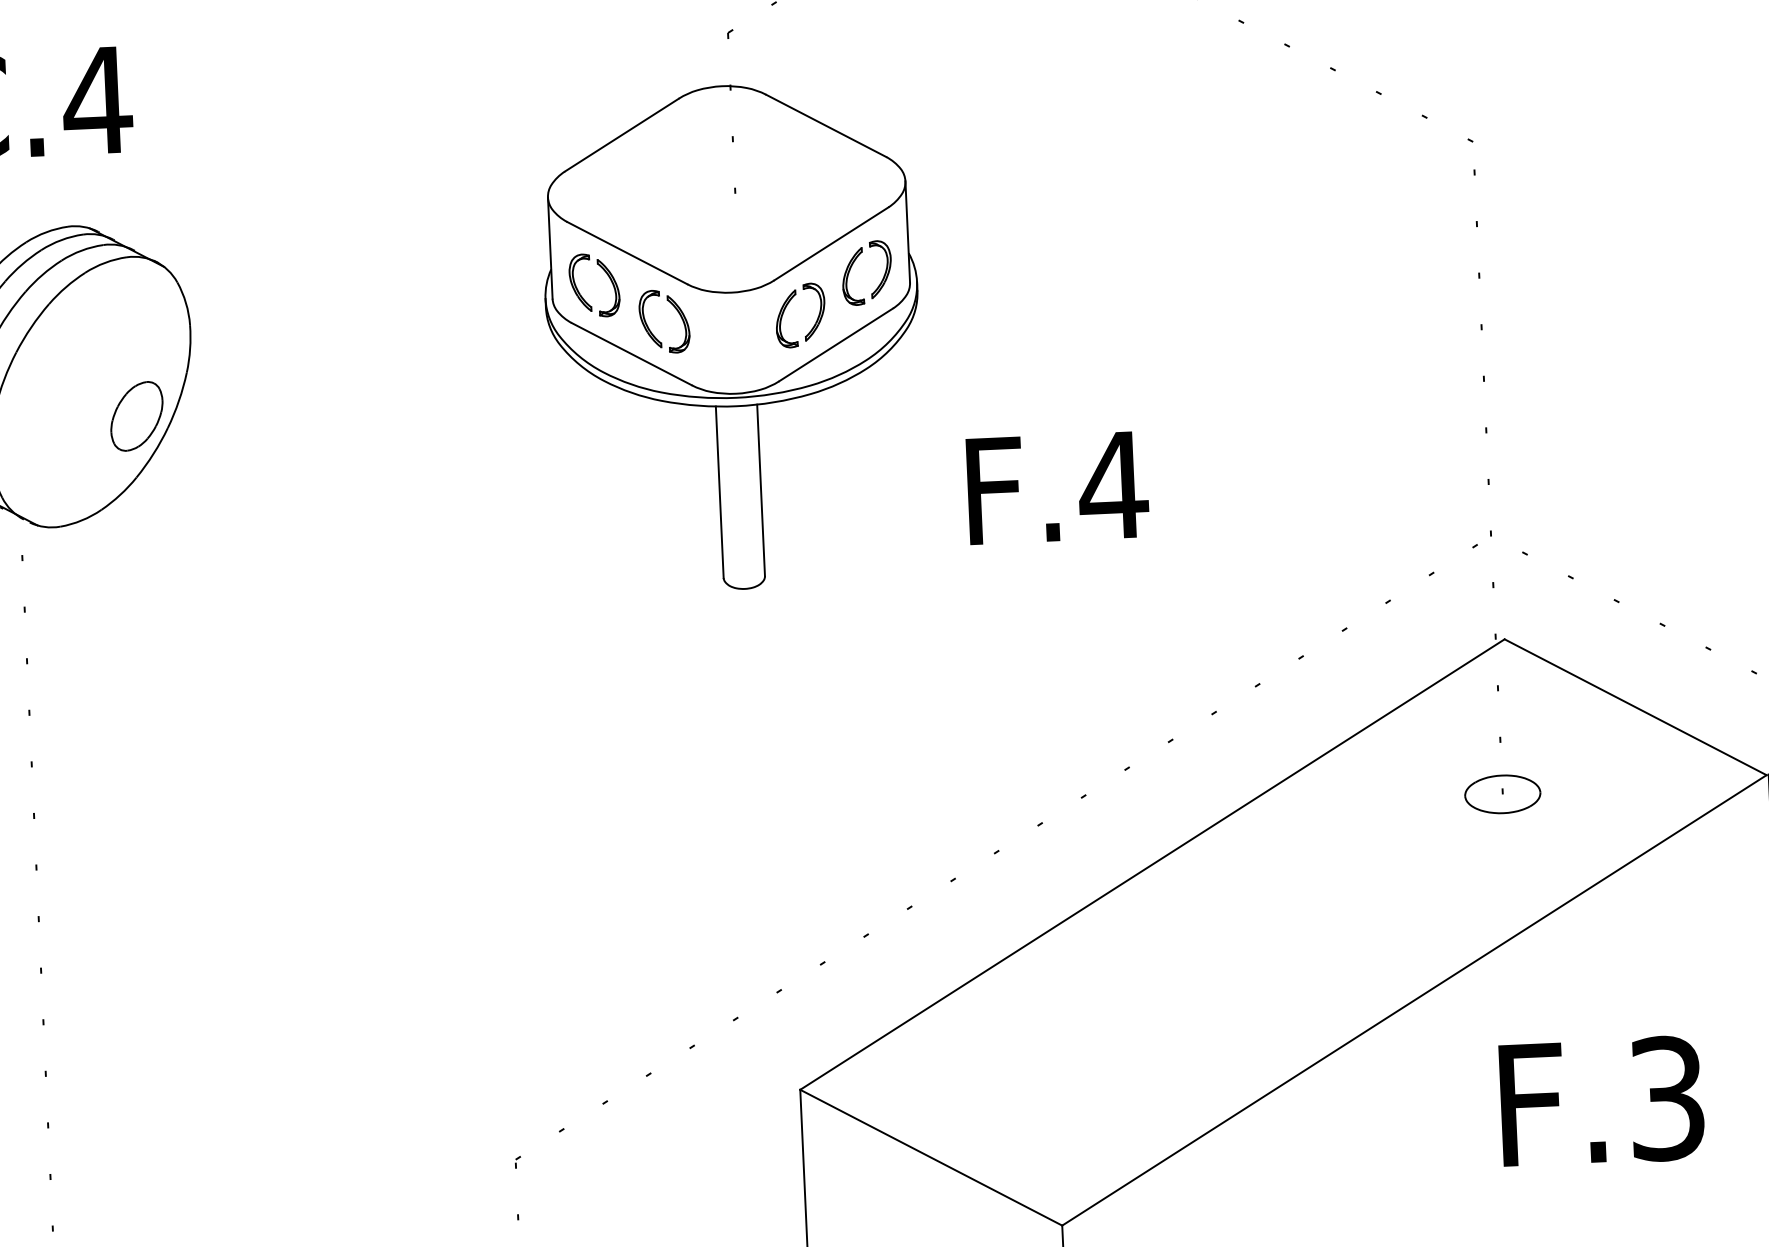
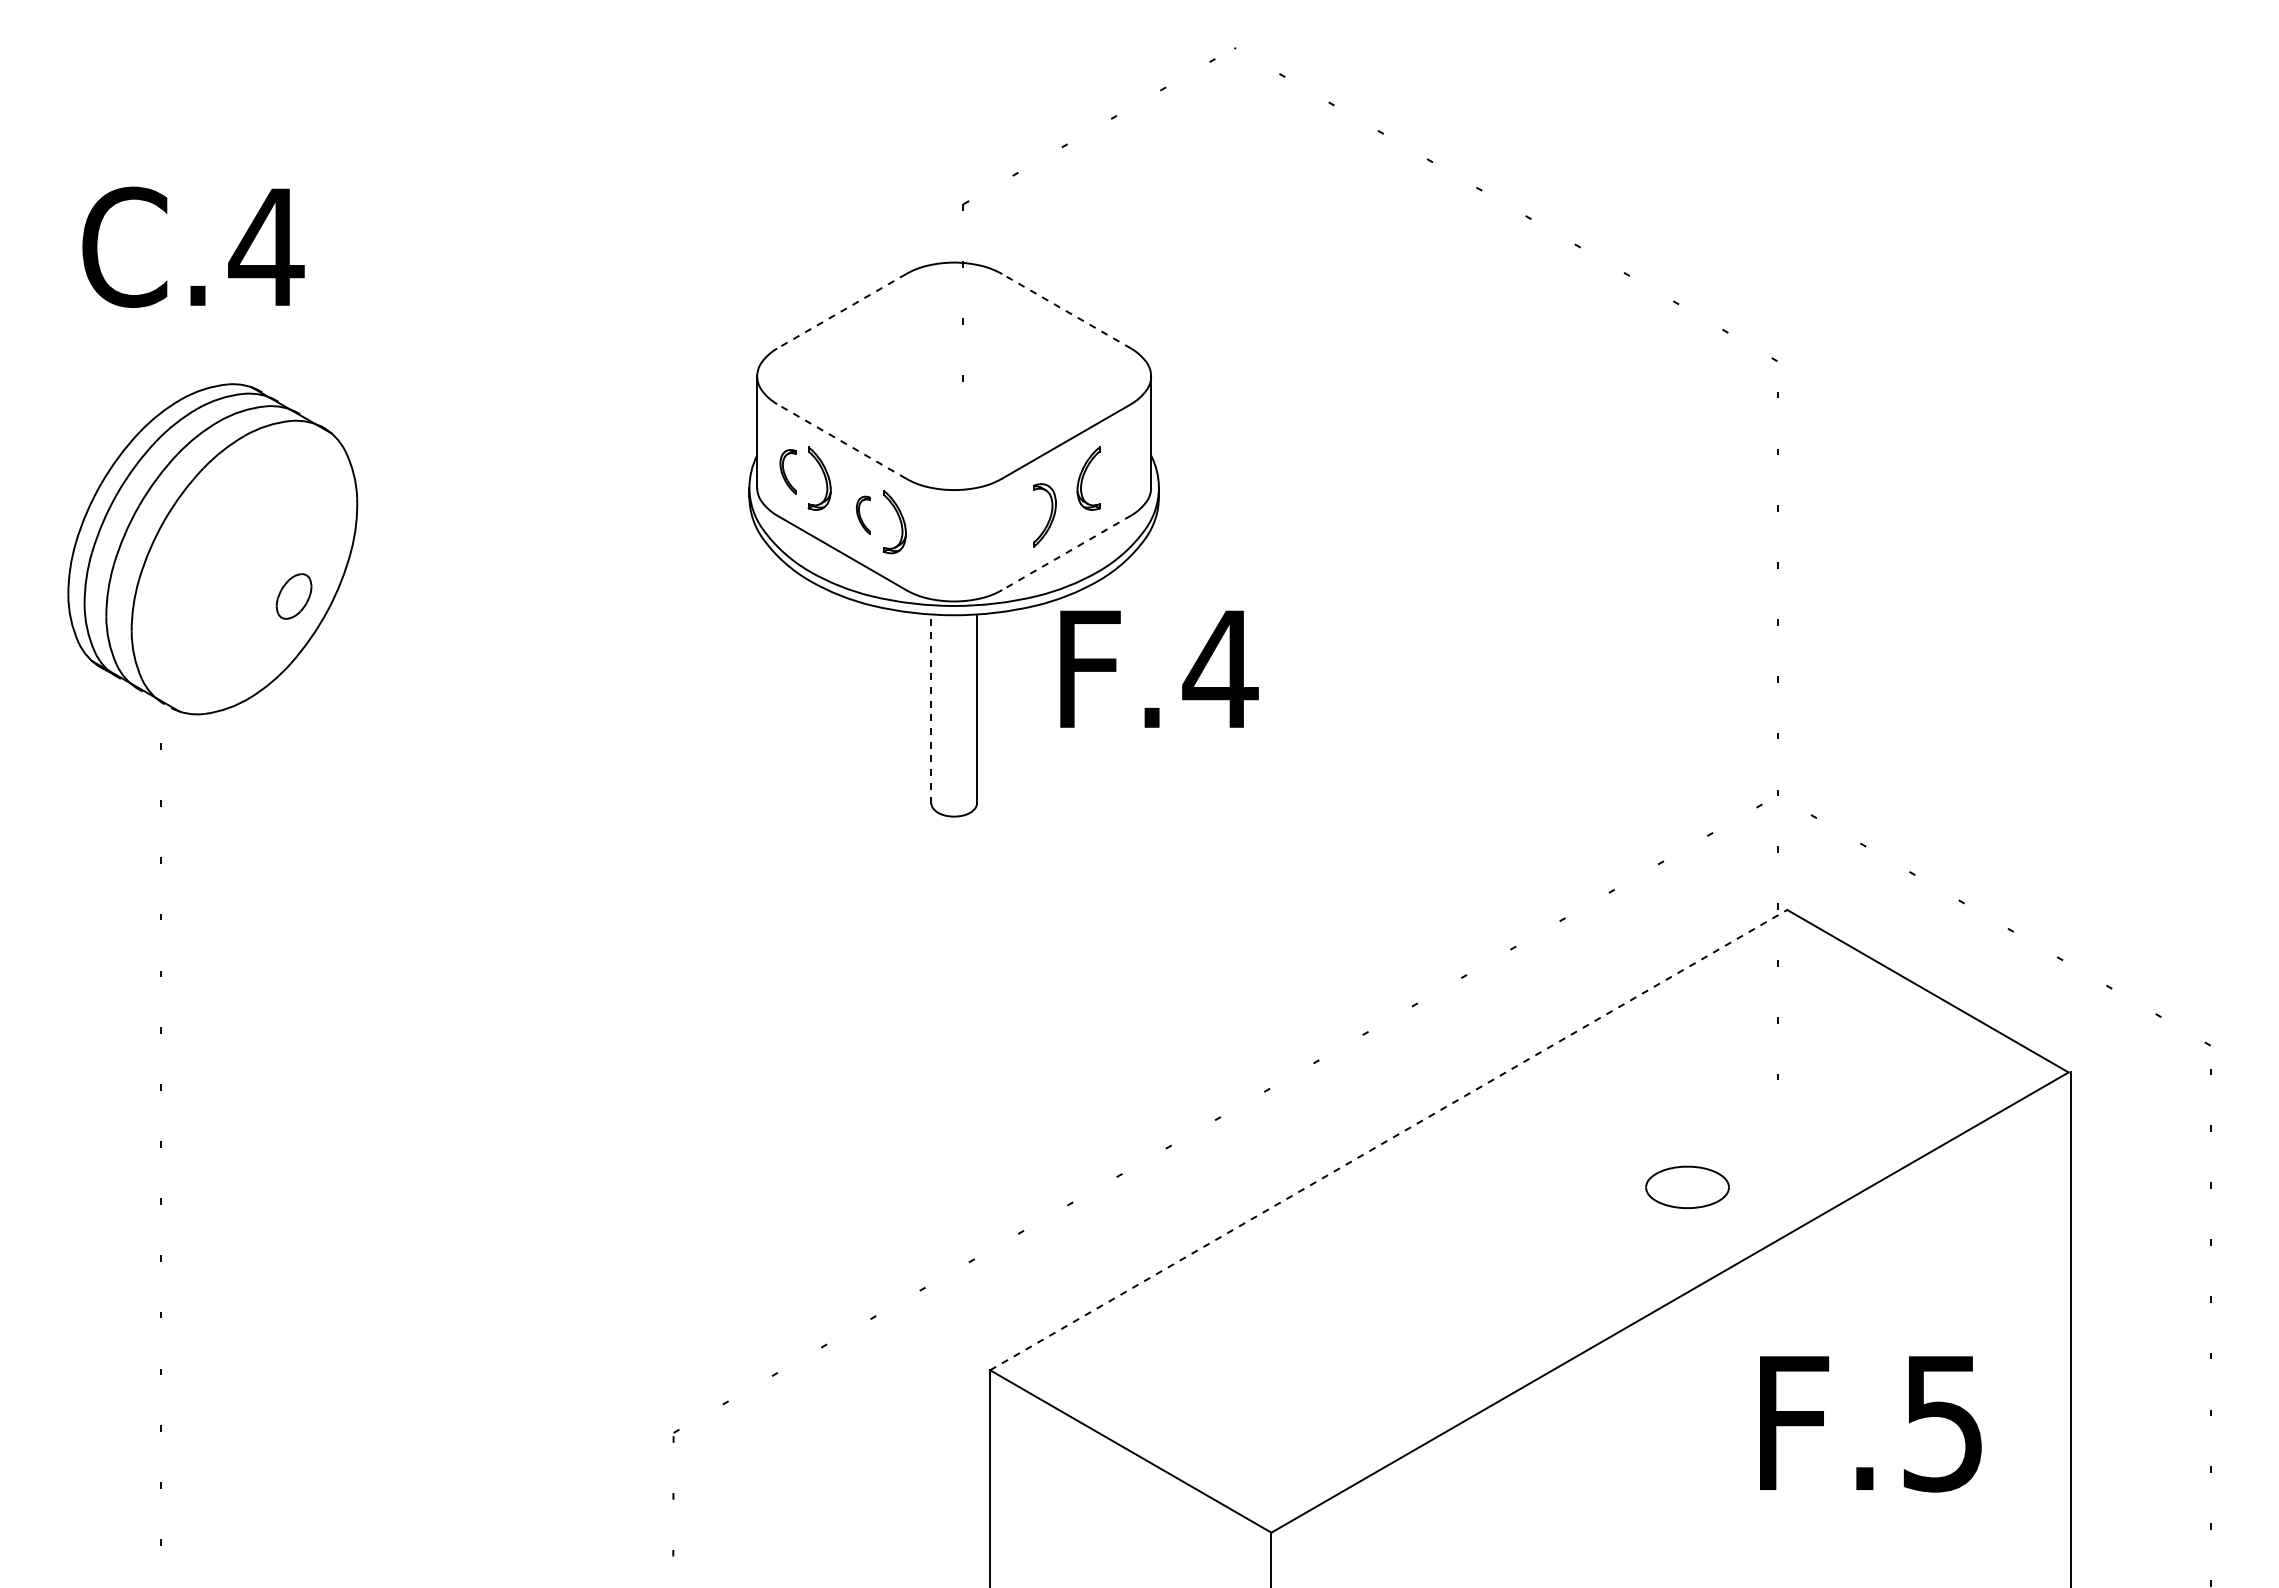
line: (825, 125) -> (1066, 311), solid -> dashed
line: (621, 135) -> (841, 311), solid -> dashed
line: (627, 253) -> (841, 441), solid -> dashed
part: (880, 268) -> (1119, 471), removed
part: (579, 282) -> (787, 471), size x0.7
part: (650, 319) -> (863, 515), size x0.6
part: (786, 319) -> (1013, 522), removed
line: (835, 345) -> (1066, 553), solid -> dashed
part: (136, 416) -> (293, 596), size x0.6
text: (1057, 487) -> (1159, 668), moved
line: (719, 491) -> (931, 708), solid -> dashed
part: (1502, 793) -> (1687, 1186), moved
line: (1153, 863) -> (1389, 1139), solid -> dashed
text: (1666, 1098) -> (1942, 1423), F.3 -> F.5

